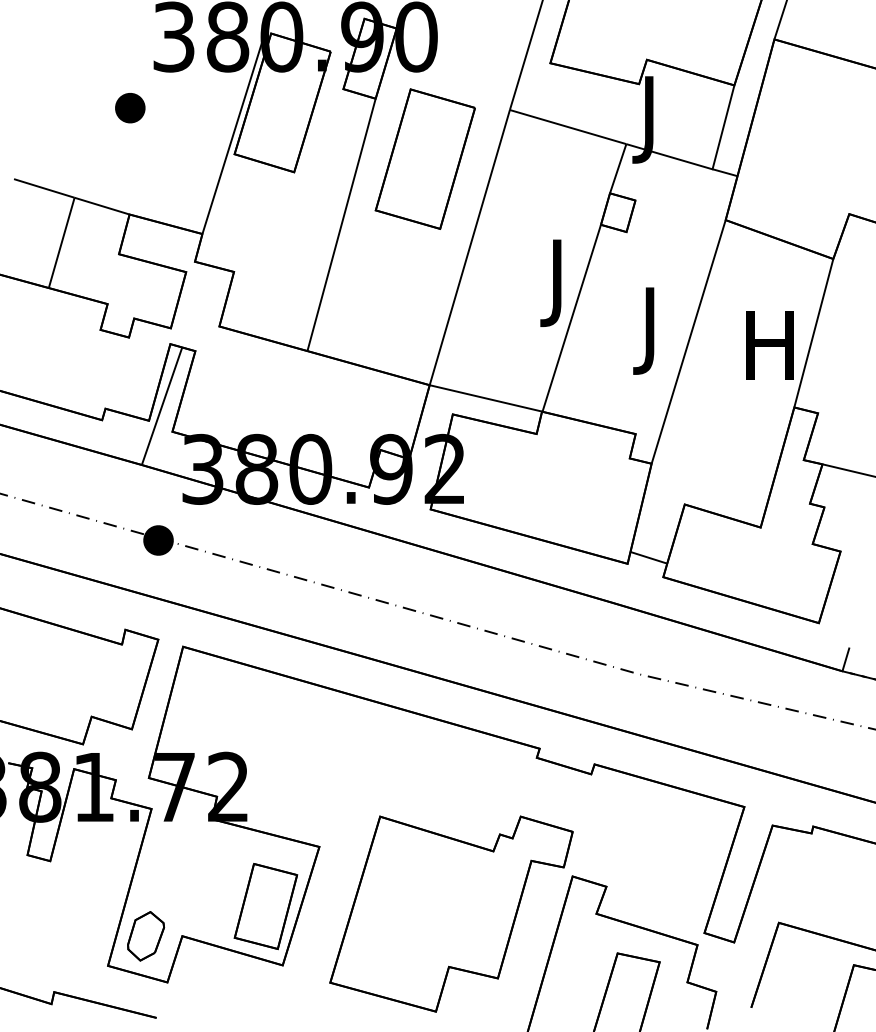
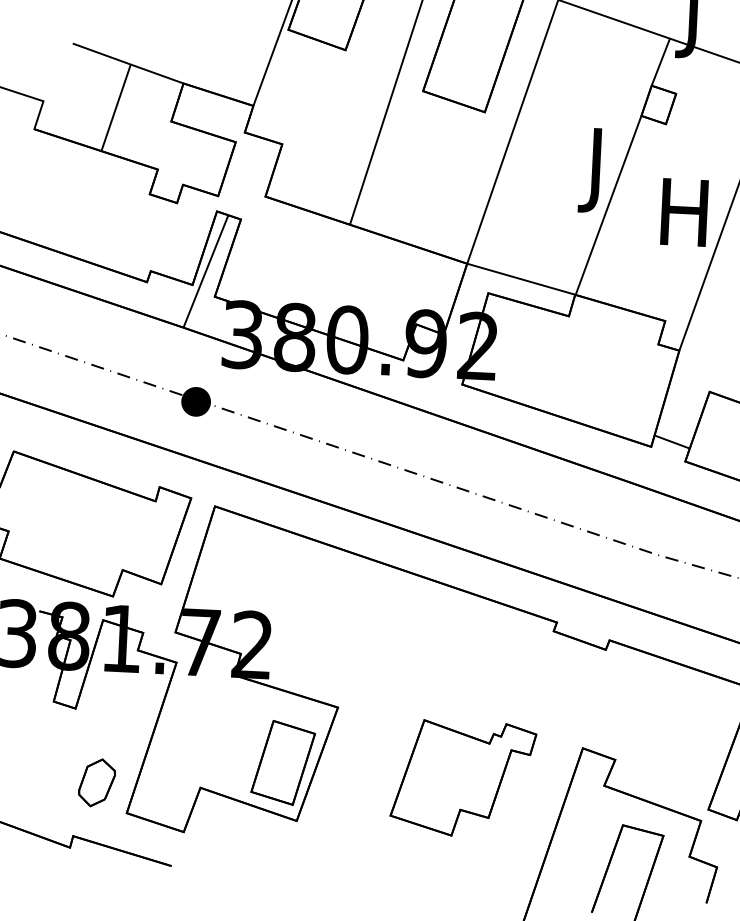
text: (649, 330) -> (683, 220), J -> H
part: (451, 913) -> (463, 778), size x0.6
part: (146, 936) -> (97, 783), moved

